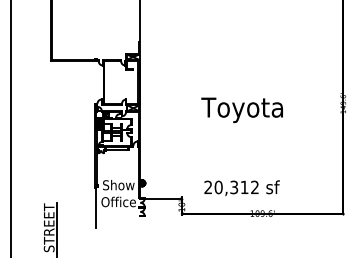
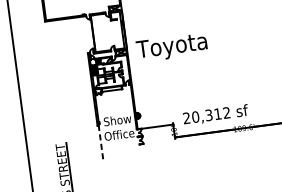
text: (241, 110) -> (171, 47), moved
text: (241, 188) -> (215, 115), moved
line: (96, 207) -> (101, 141), solid -> dashed

